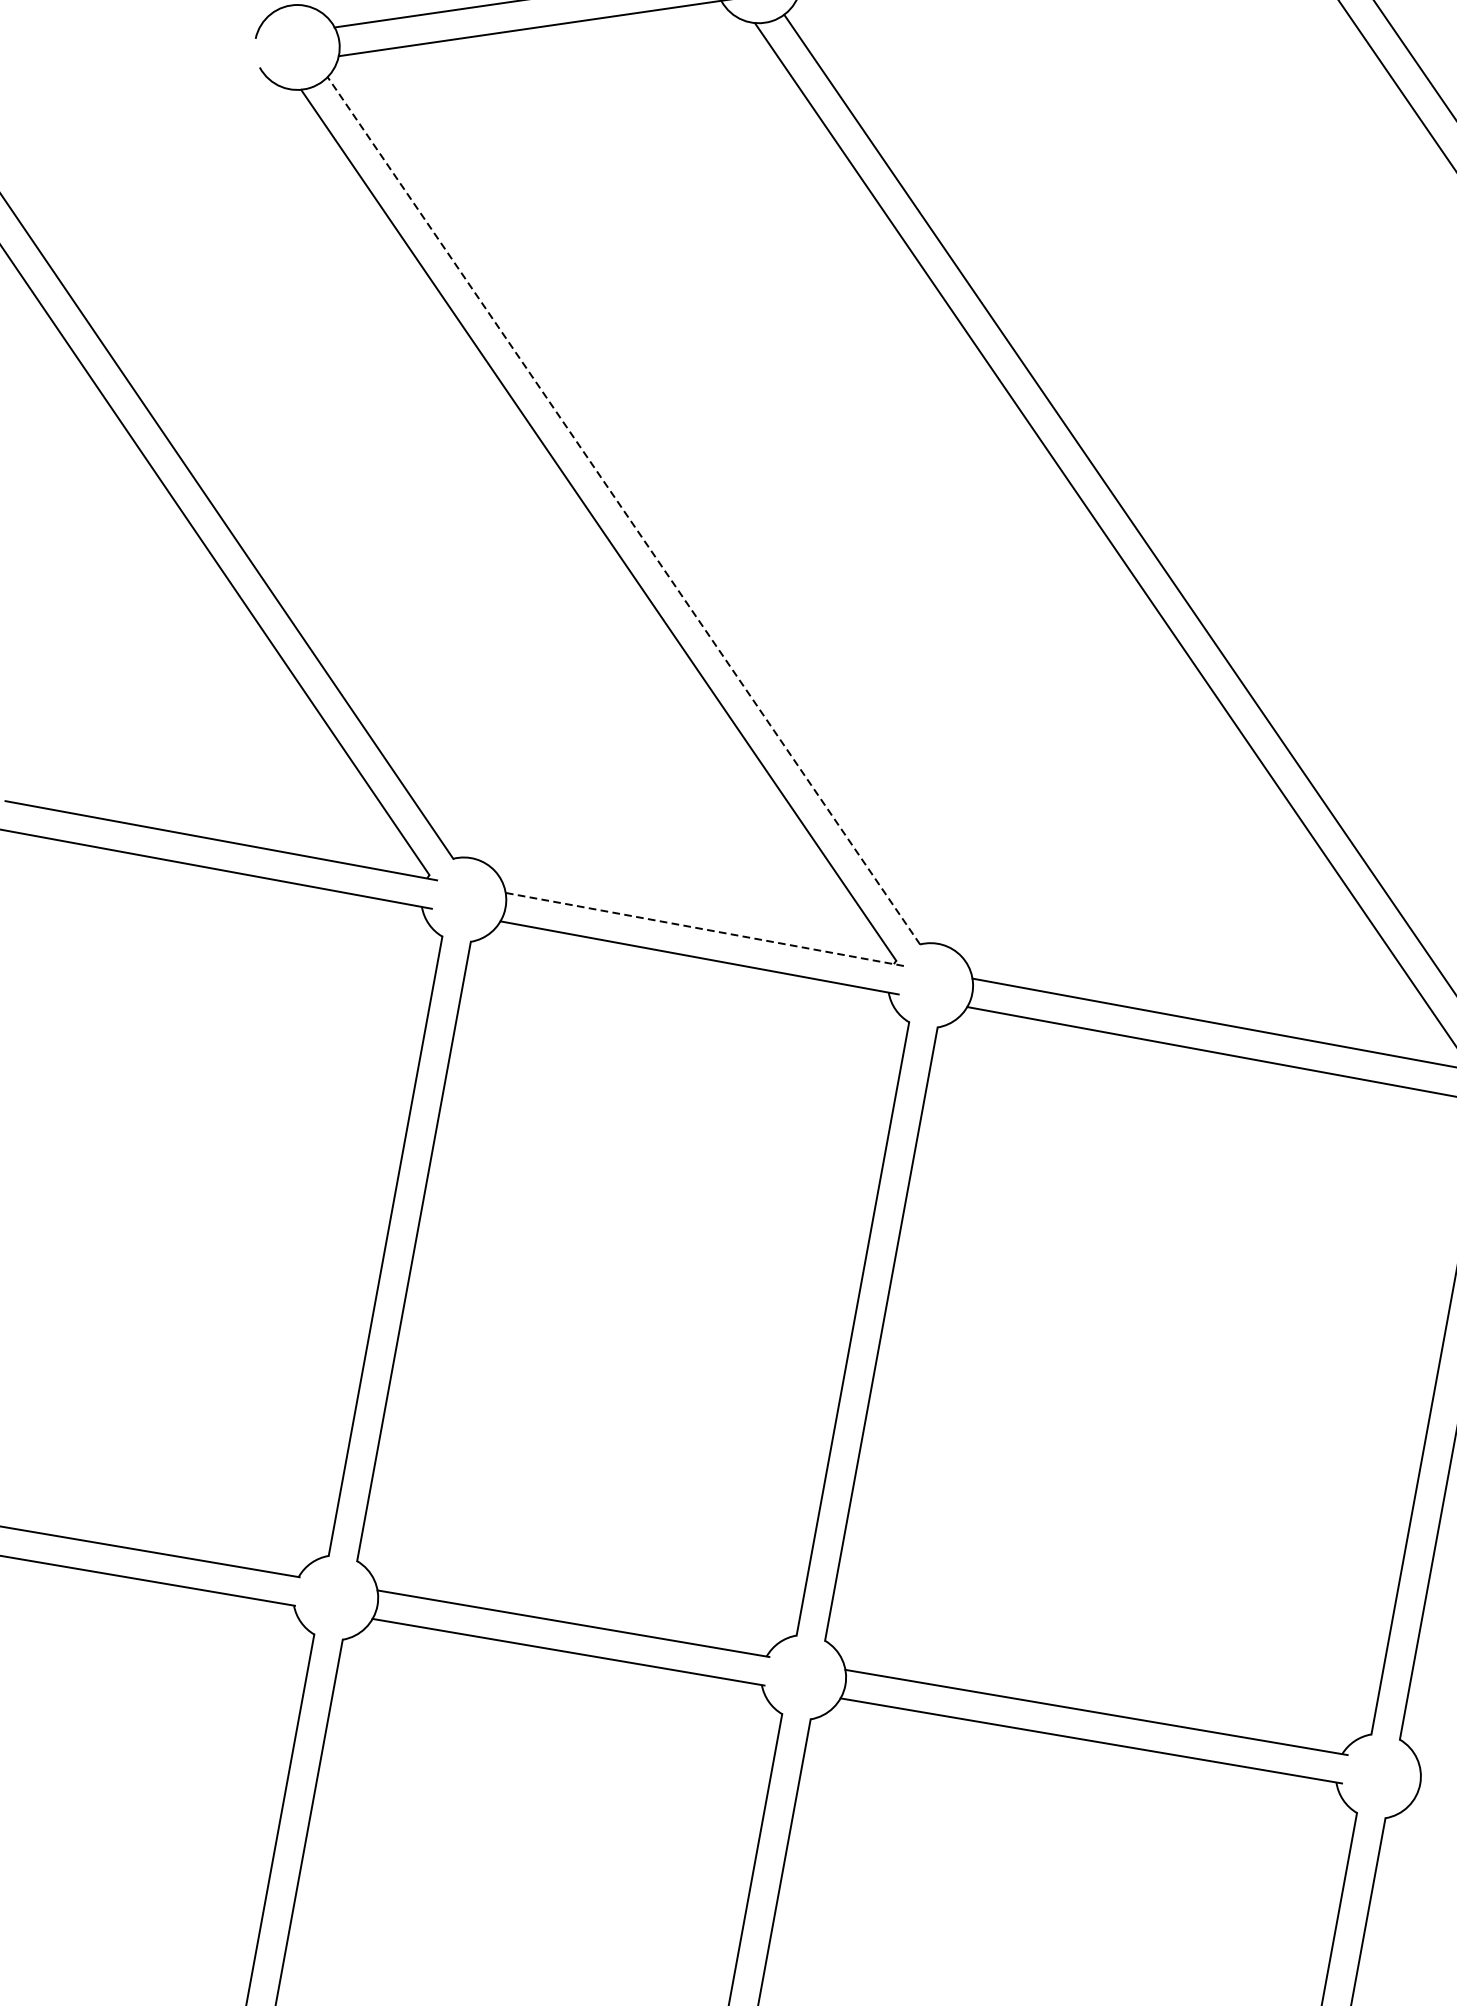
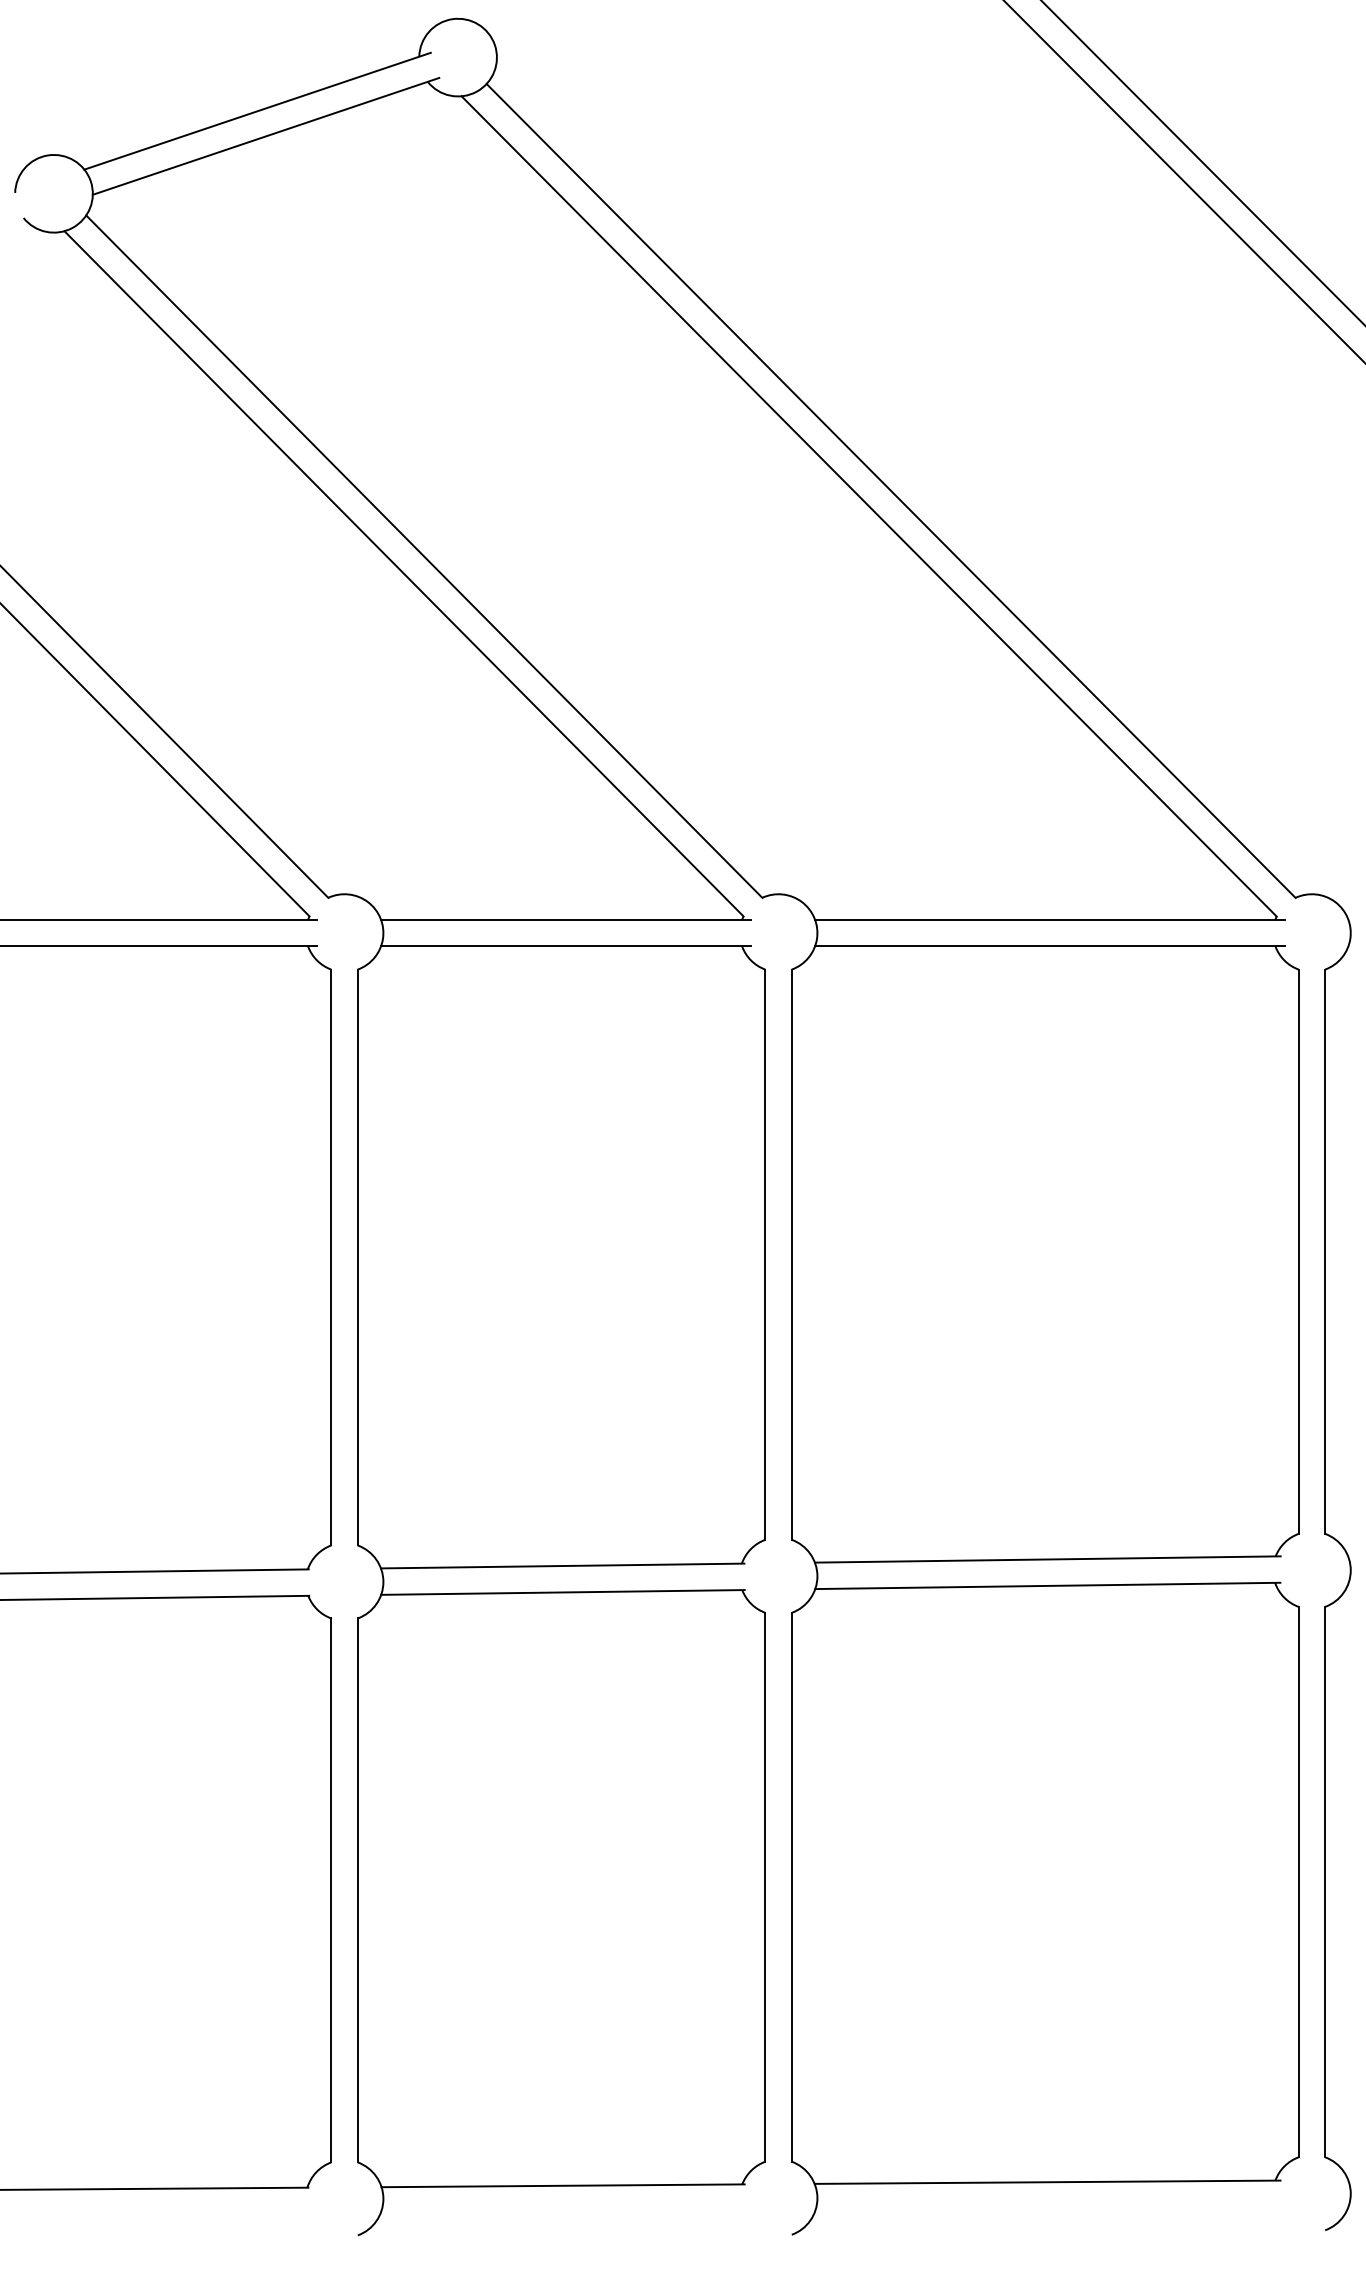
line: (623, 510) -> (423, 556), dashed -> solid
line: (704, 928) -> (565, 919), dashed -> solid

